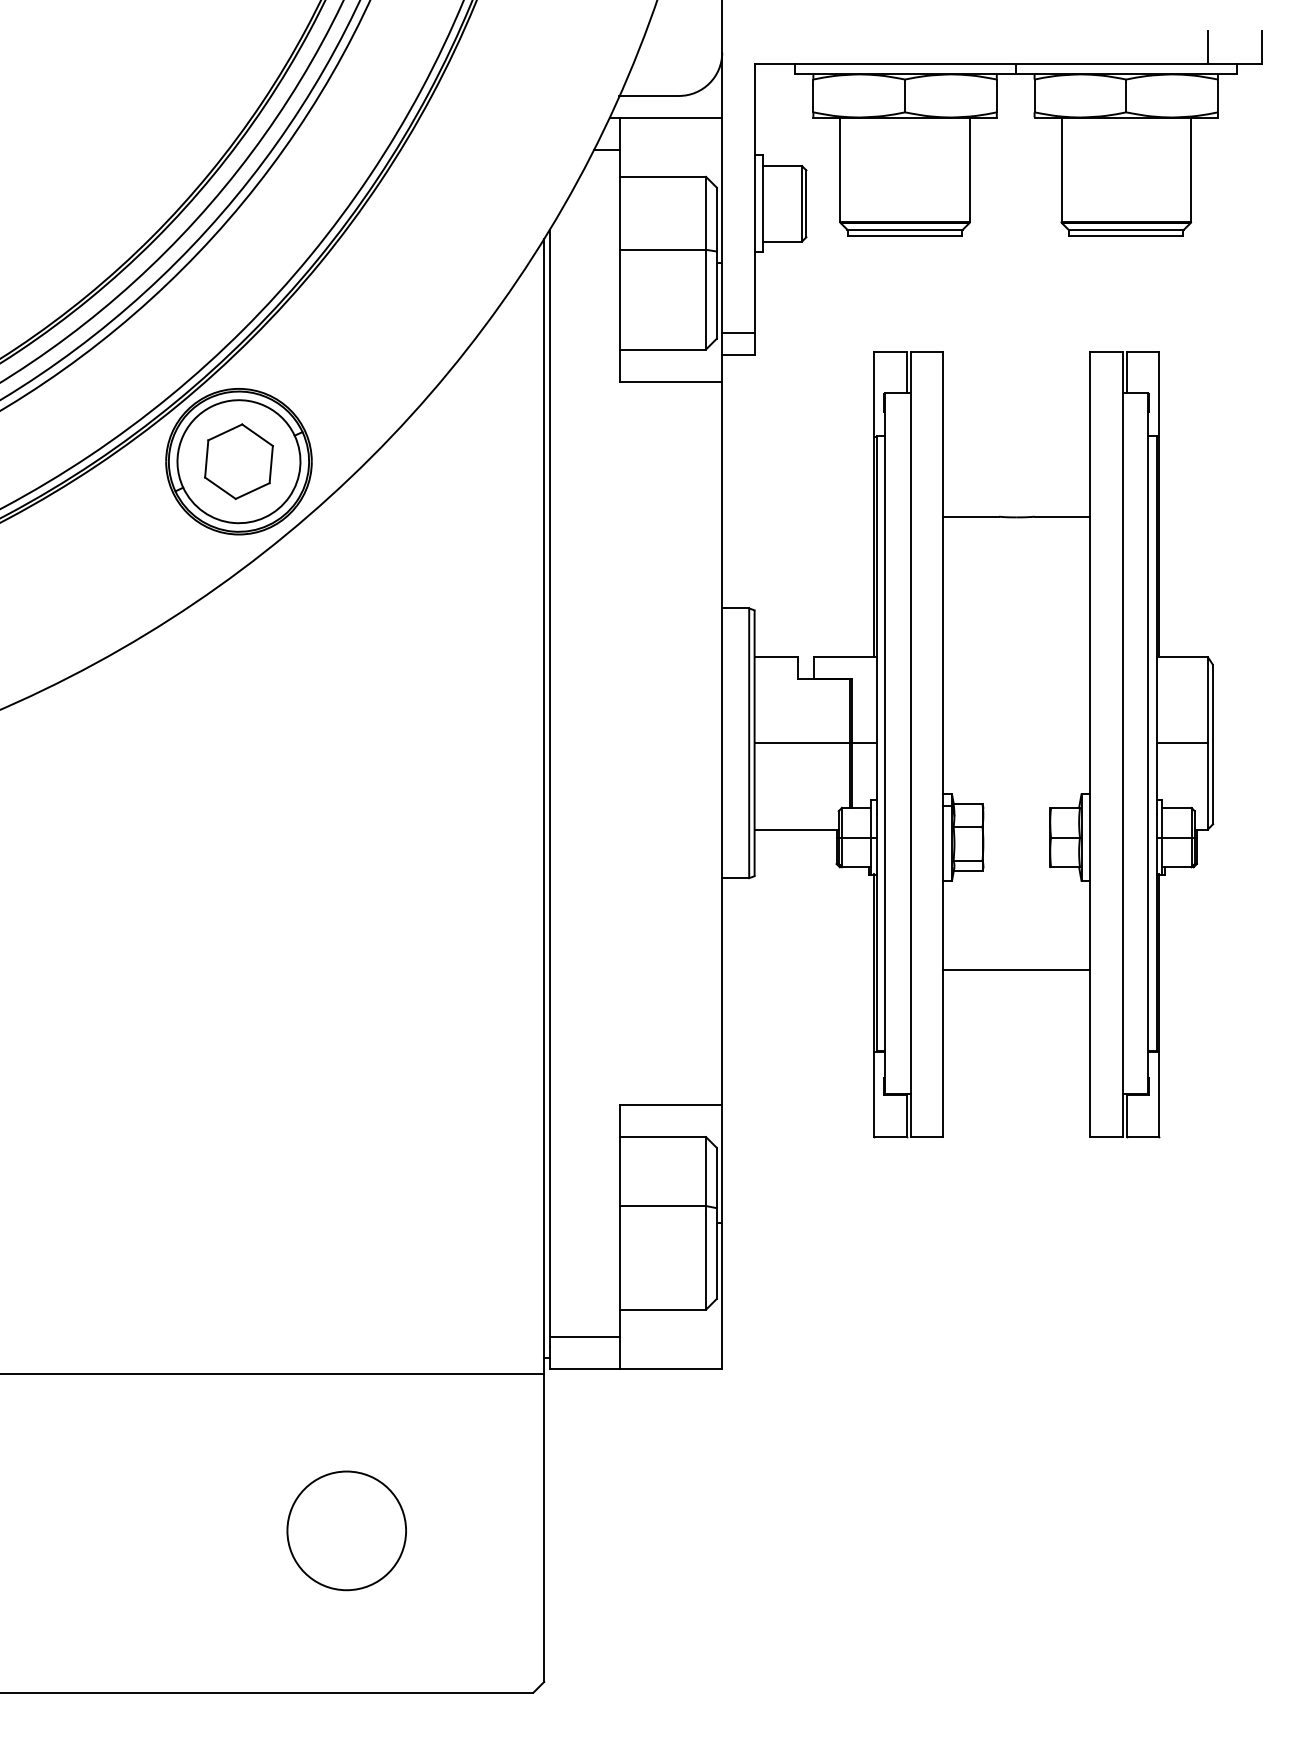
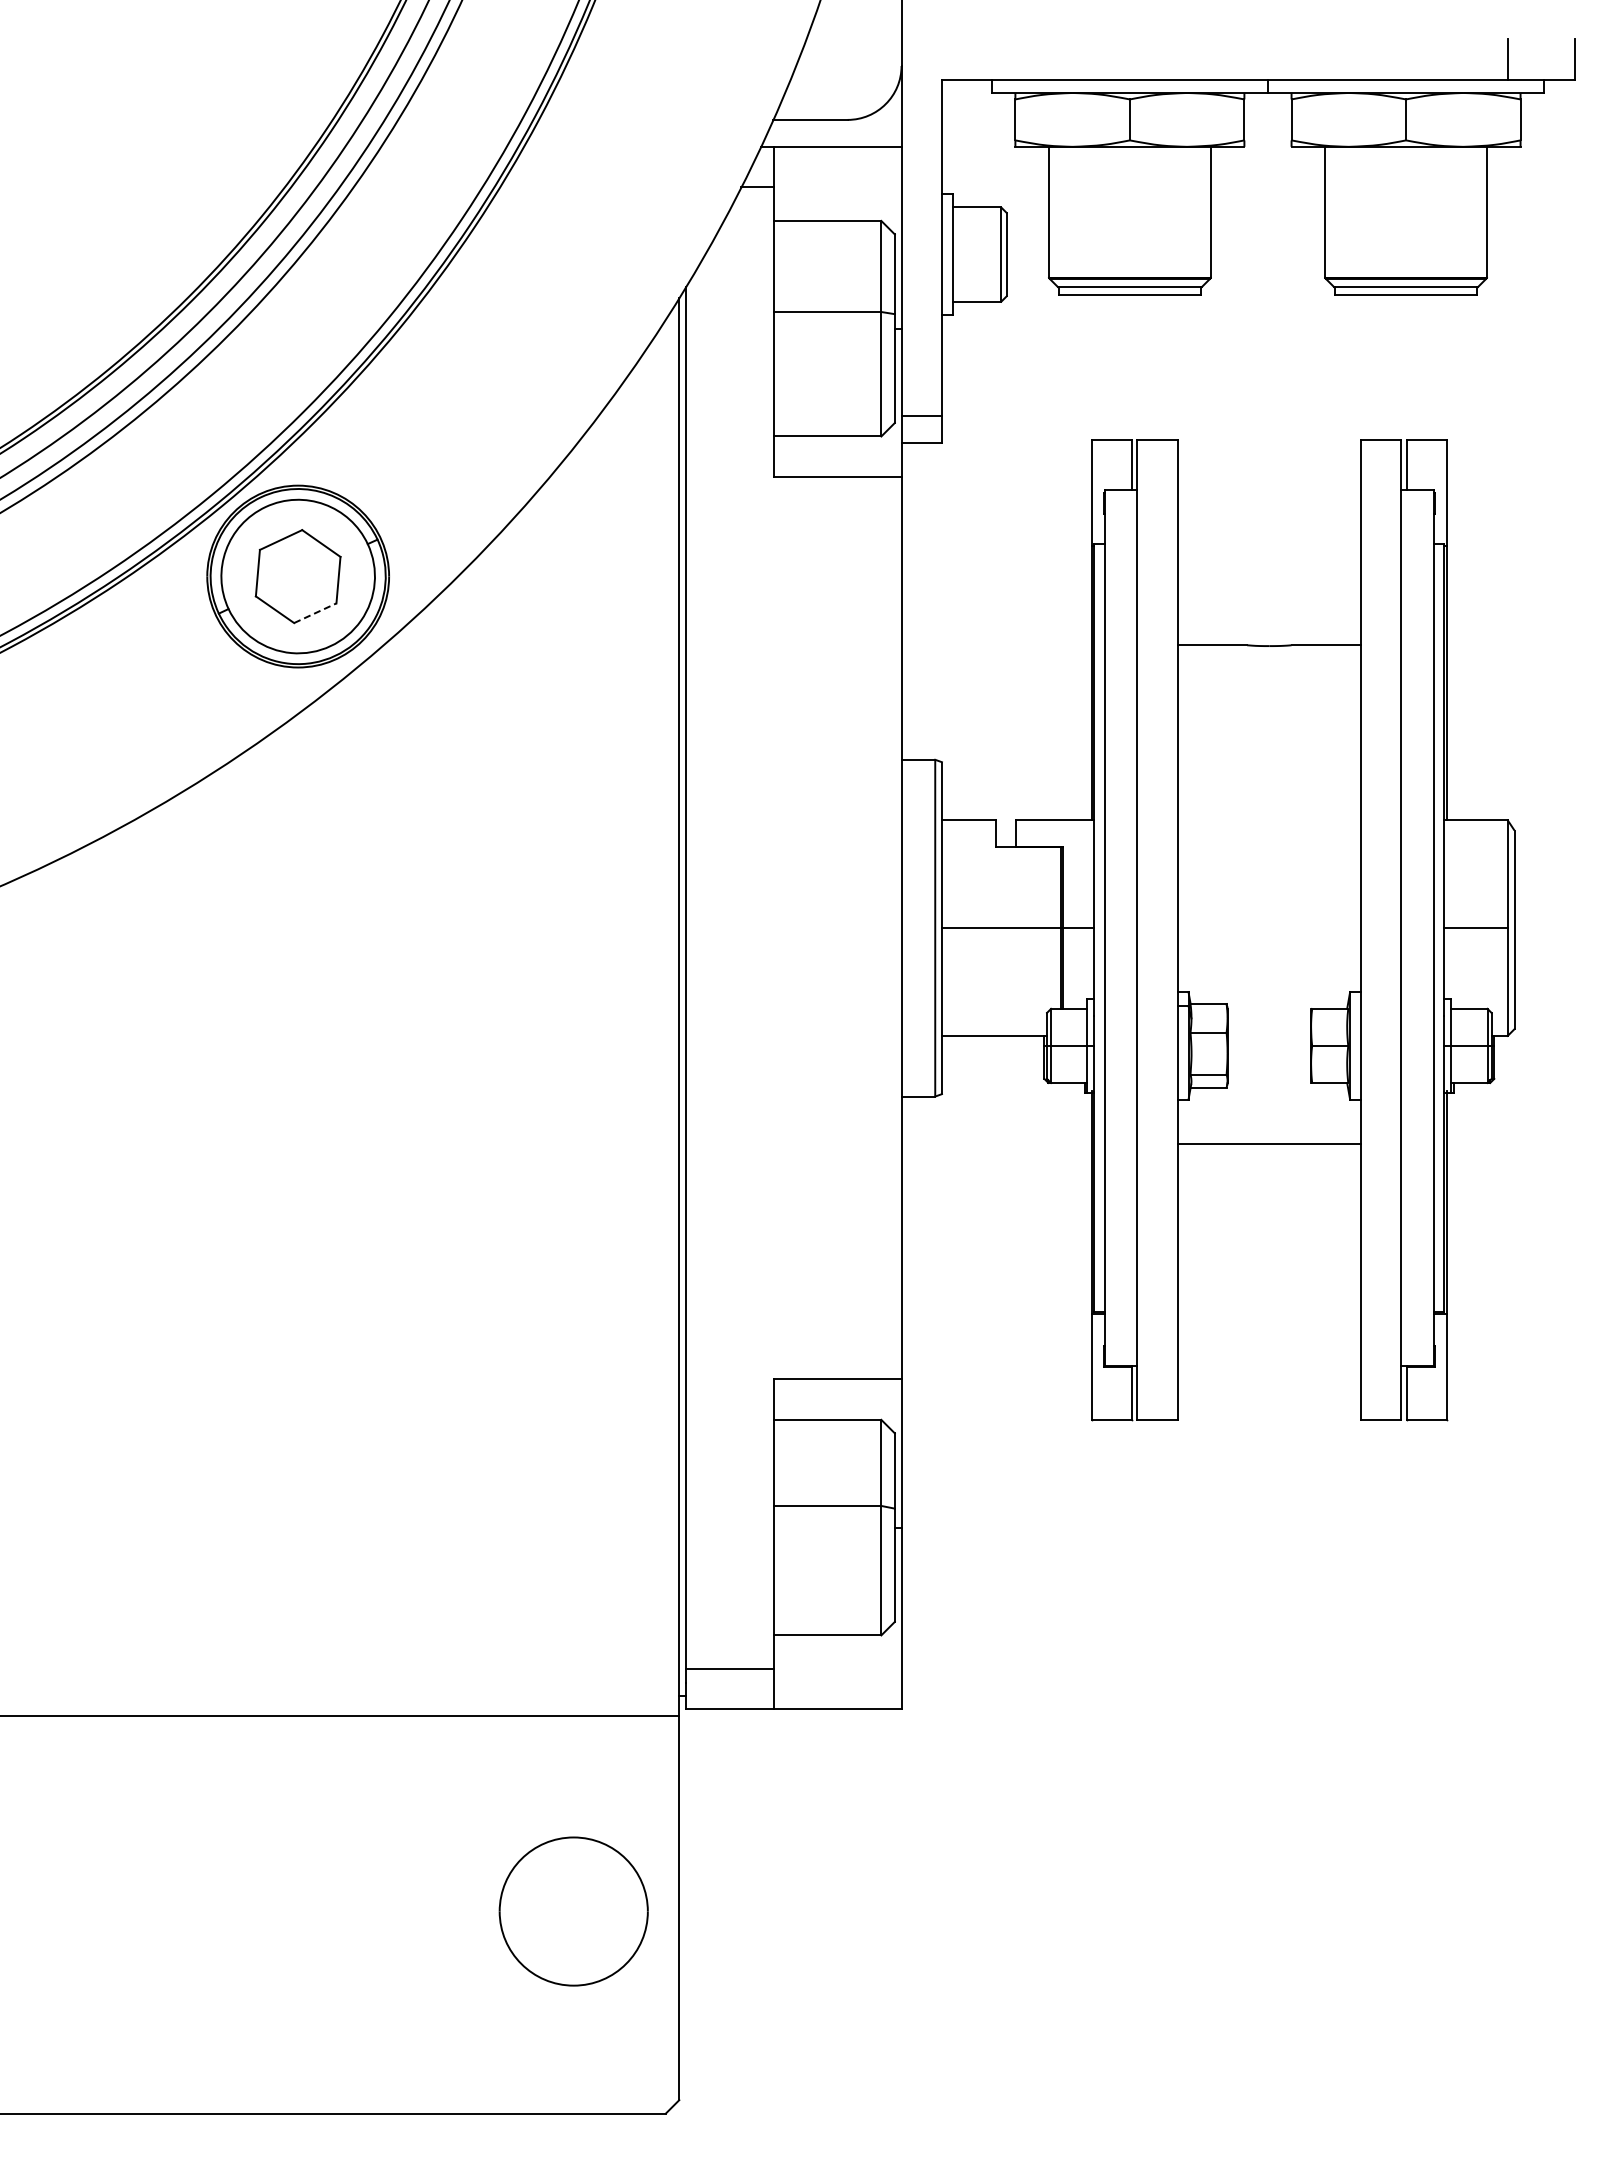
line: (252, 491) -> (315, 613), solid -> dashed
line: (1016, 970) -> (1268, 1144), moved
part: (346, 1530) -> (573, 1911), moved

